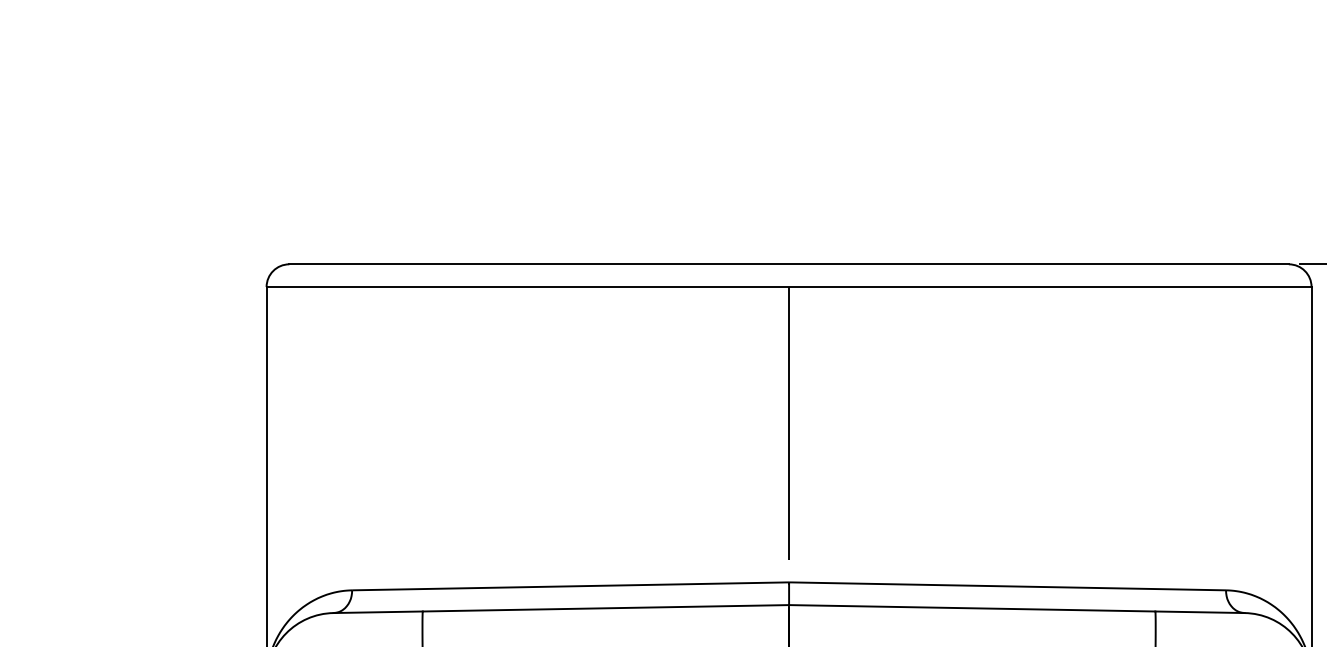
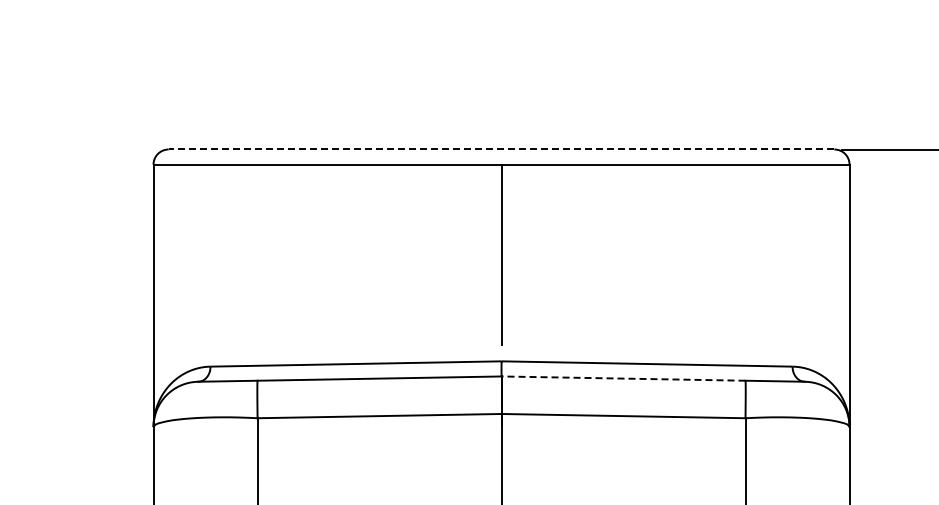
line: (789, 264) -> (501, 149), solid -> dashed
line: (972, 608) -> (623, 378), solid -> dashed

